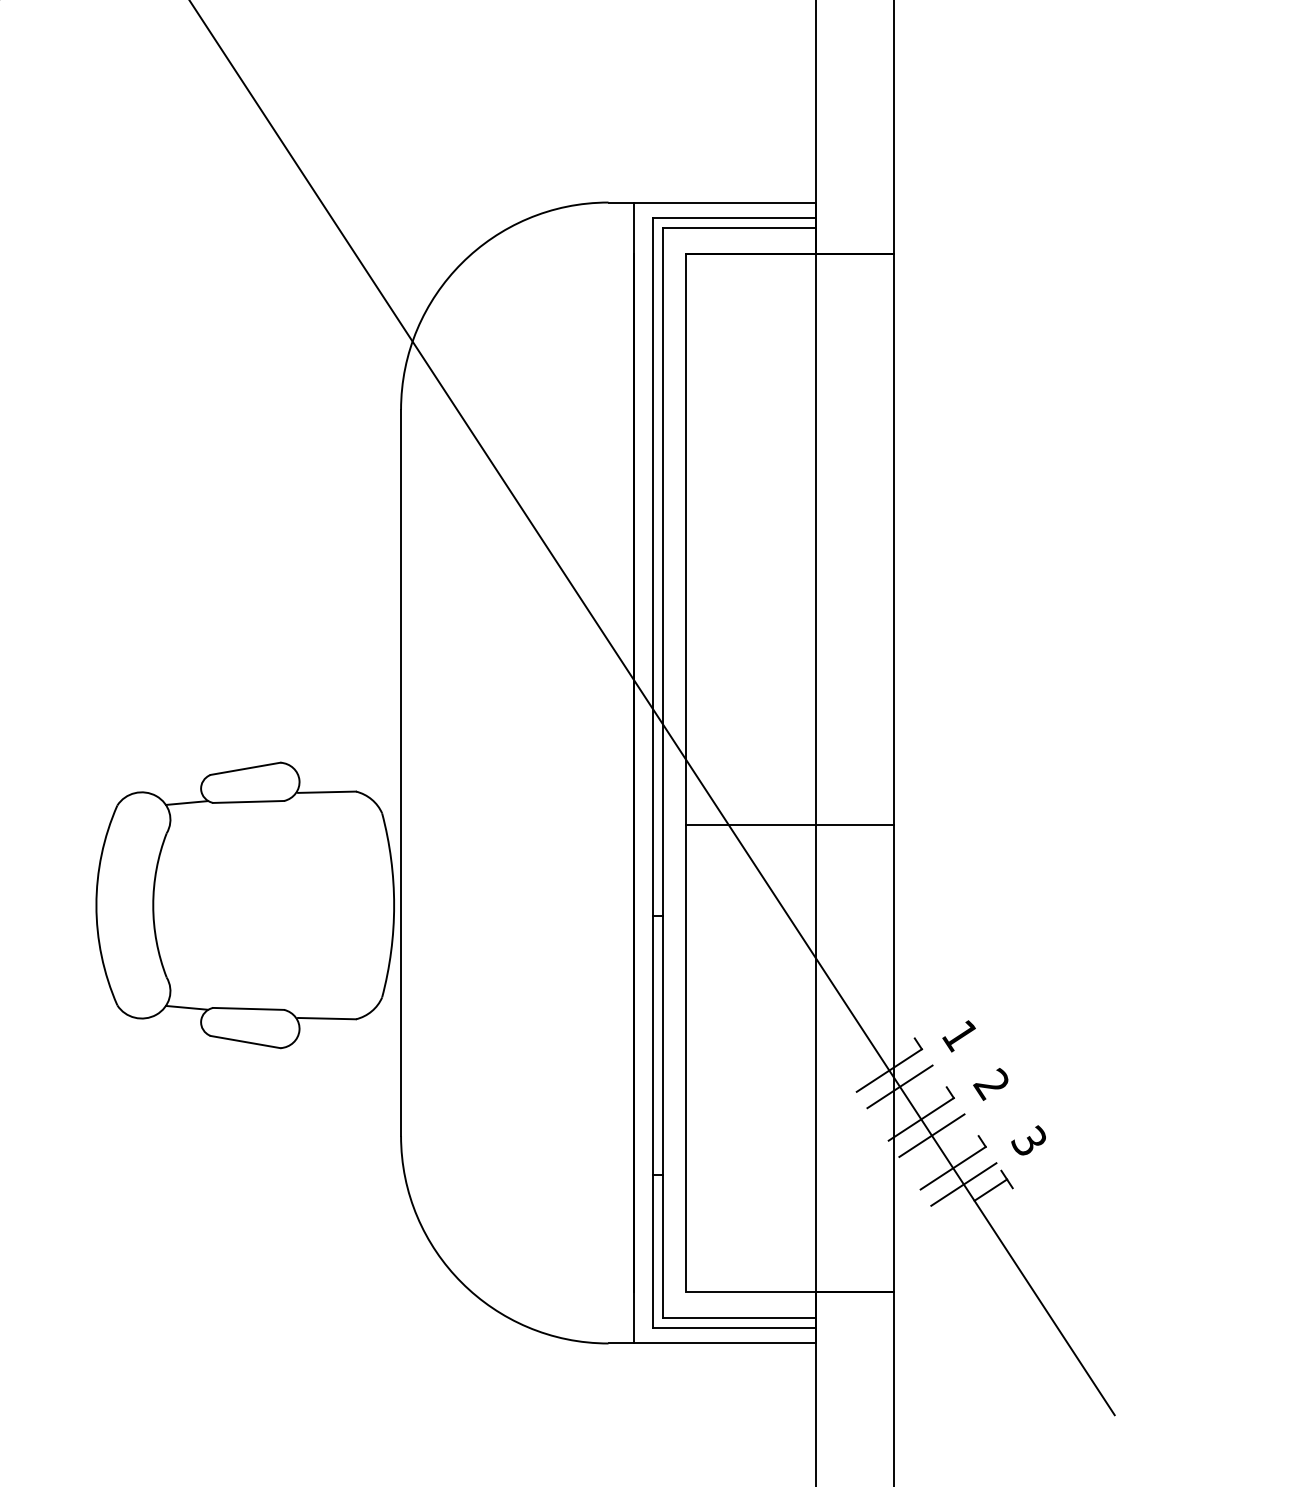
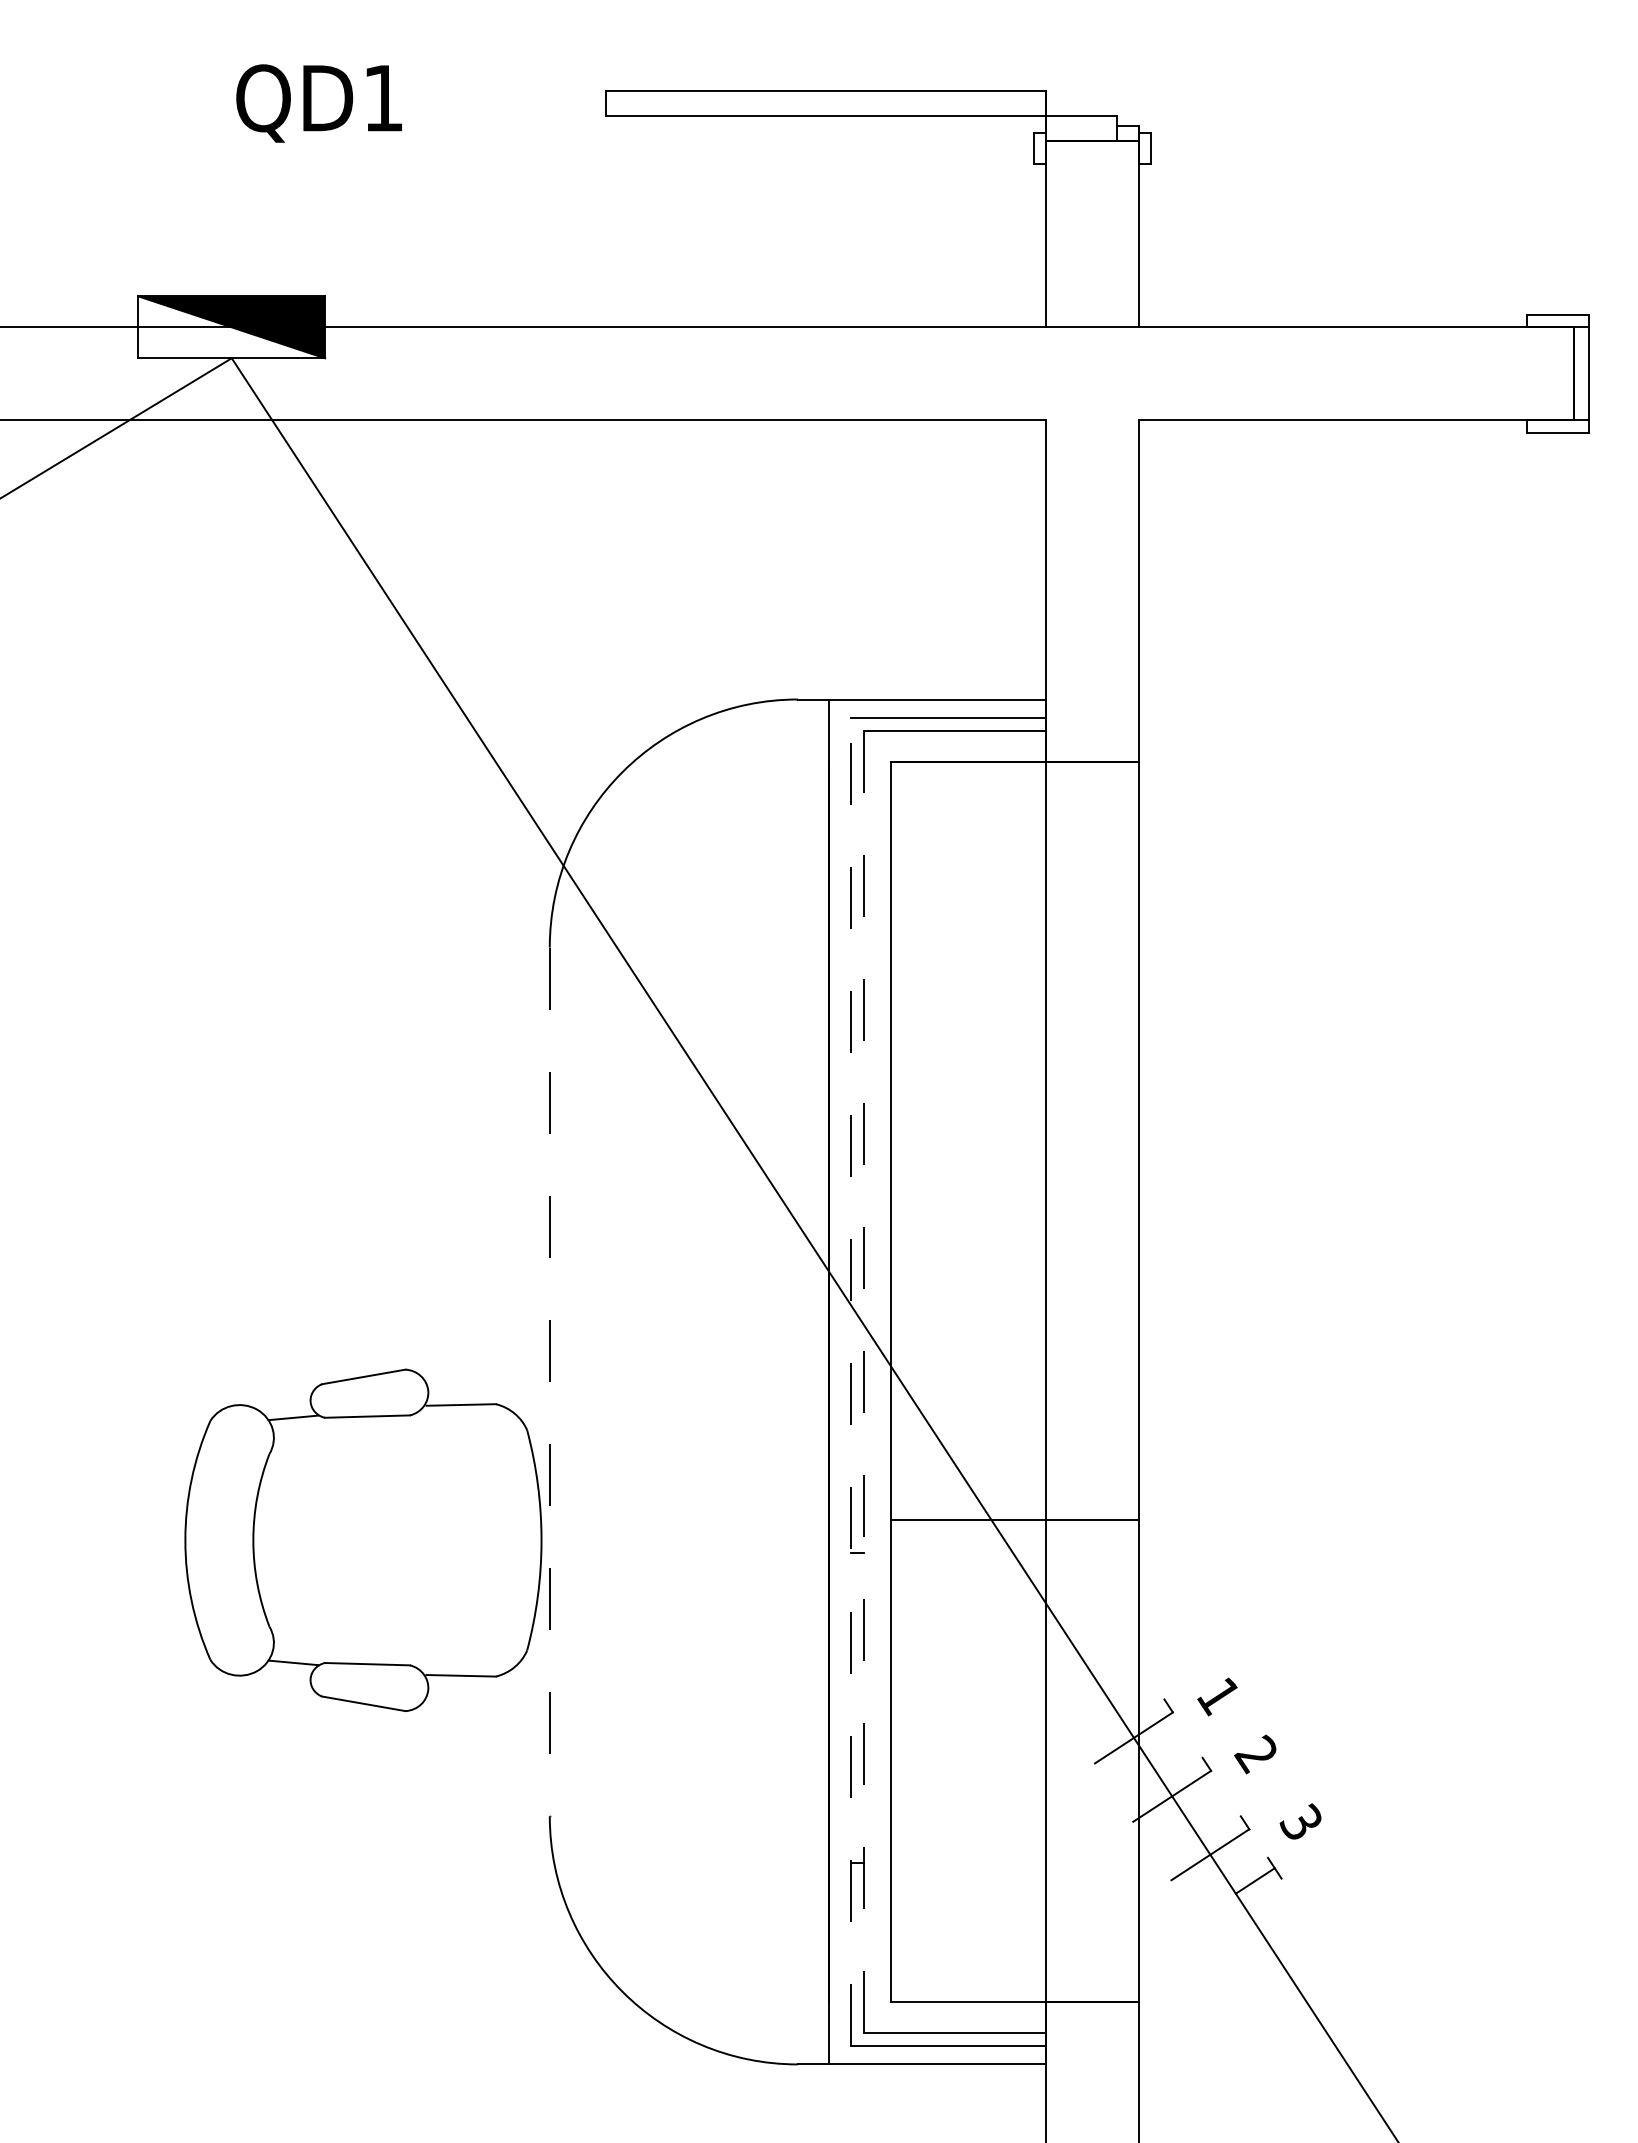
line: (653, 772) -> (851, 1381), solid -> dashed
line: (663, 772) -> (863, 1381), solid -> dashed
line: (400, 773) -> (549, 1382), solid -> dashed
line: (790, 825) -> (1015, 1520), moved
line: (899, 1086) -> (1146, 1756), removed
line: (931, 1135) -> (1184, 1815), removed
line: (964, 1183) -> (1223, 1873), removed

